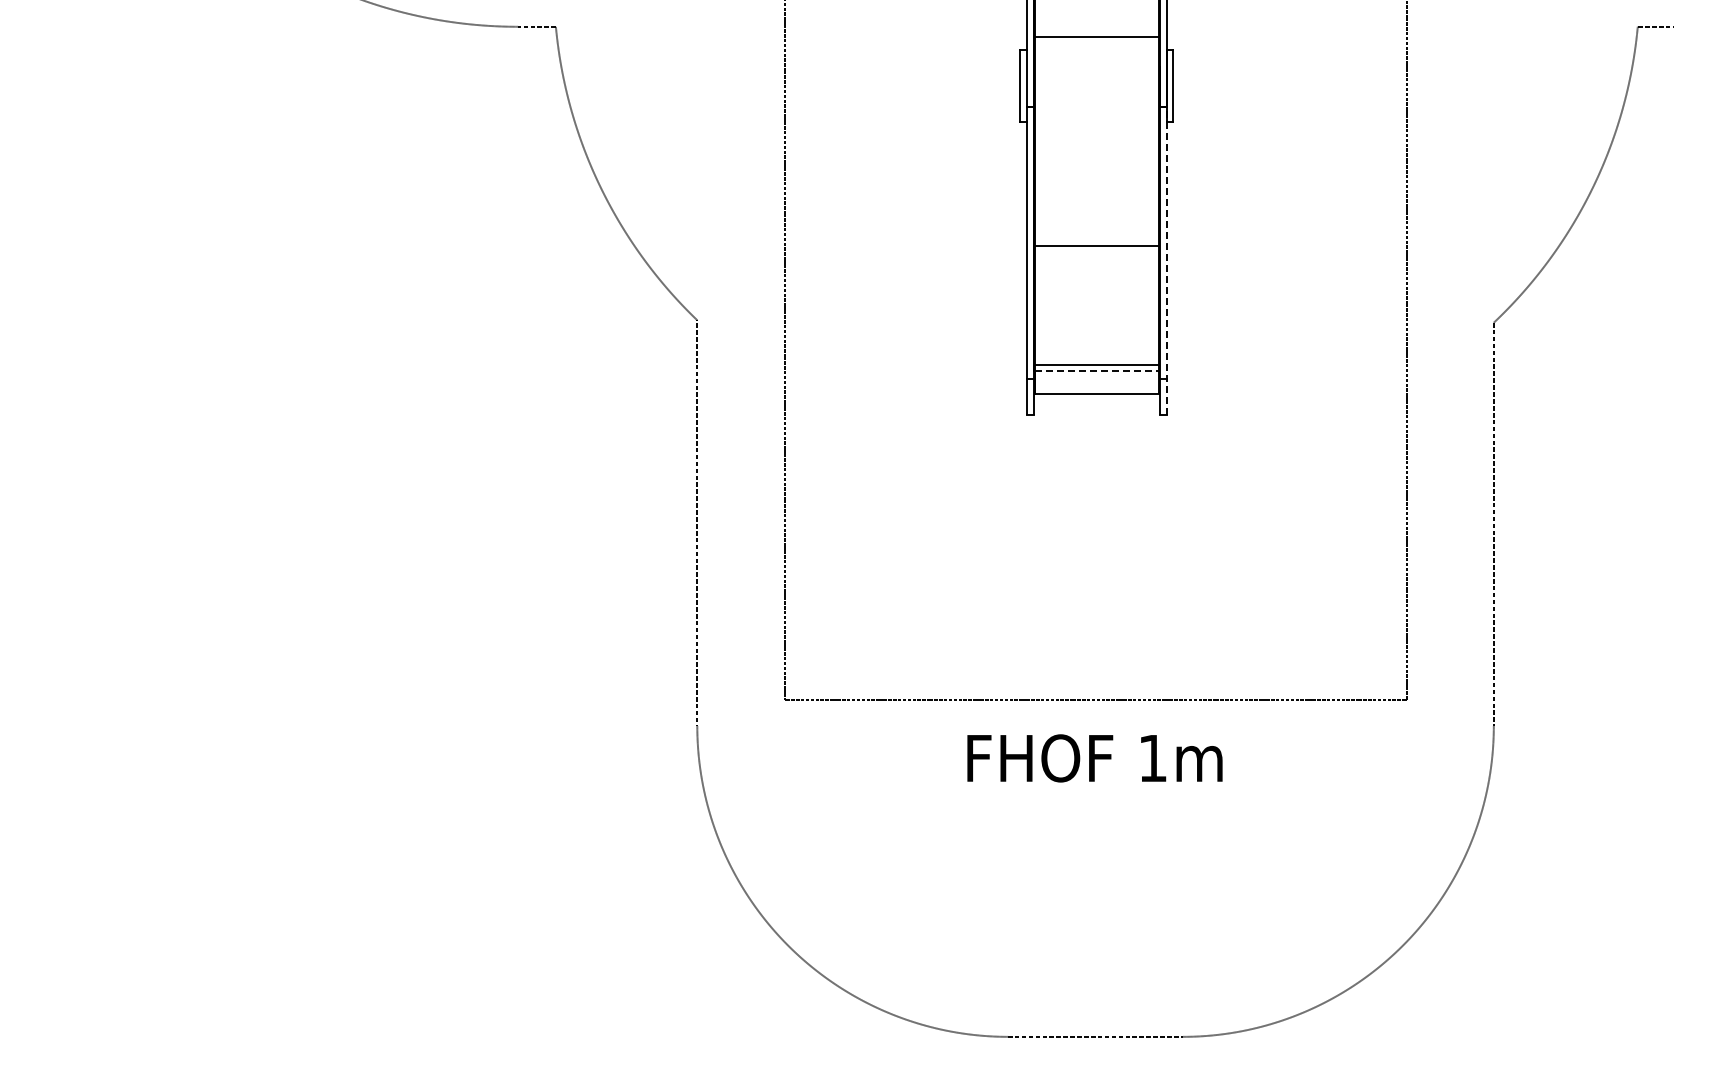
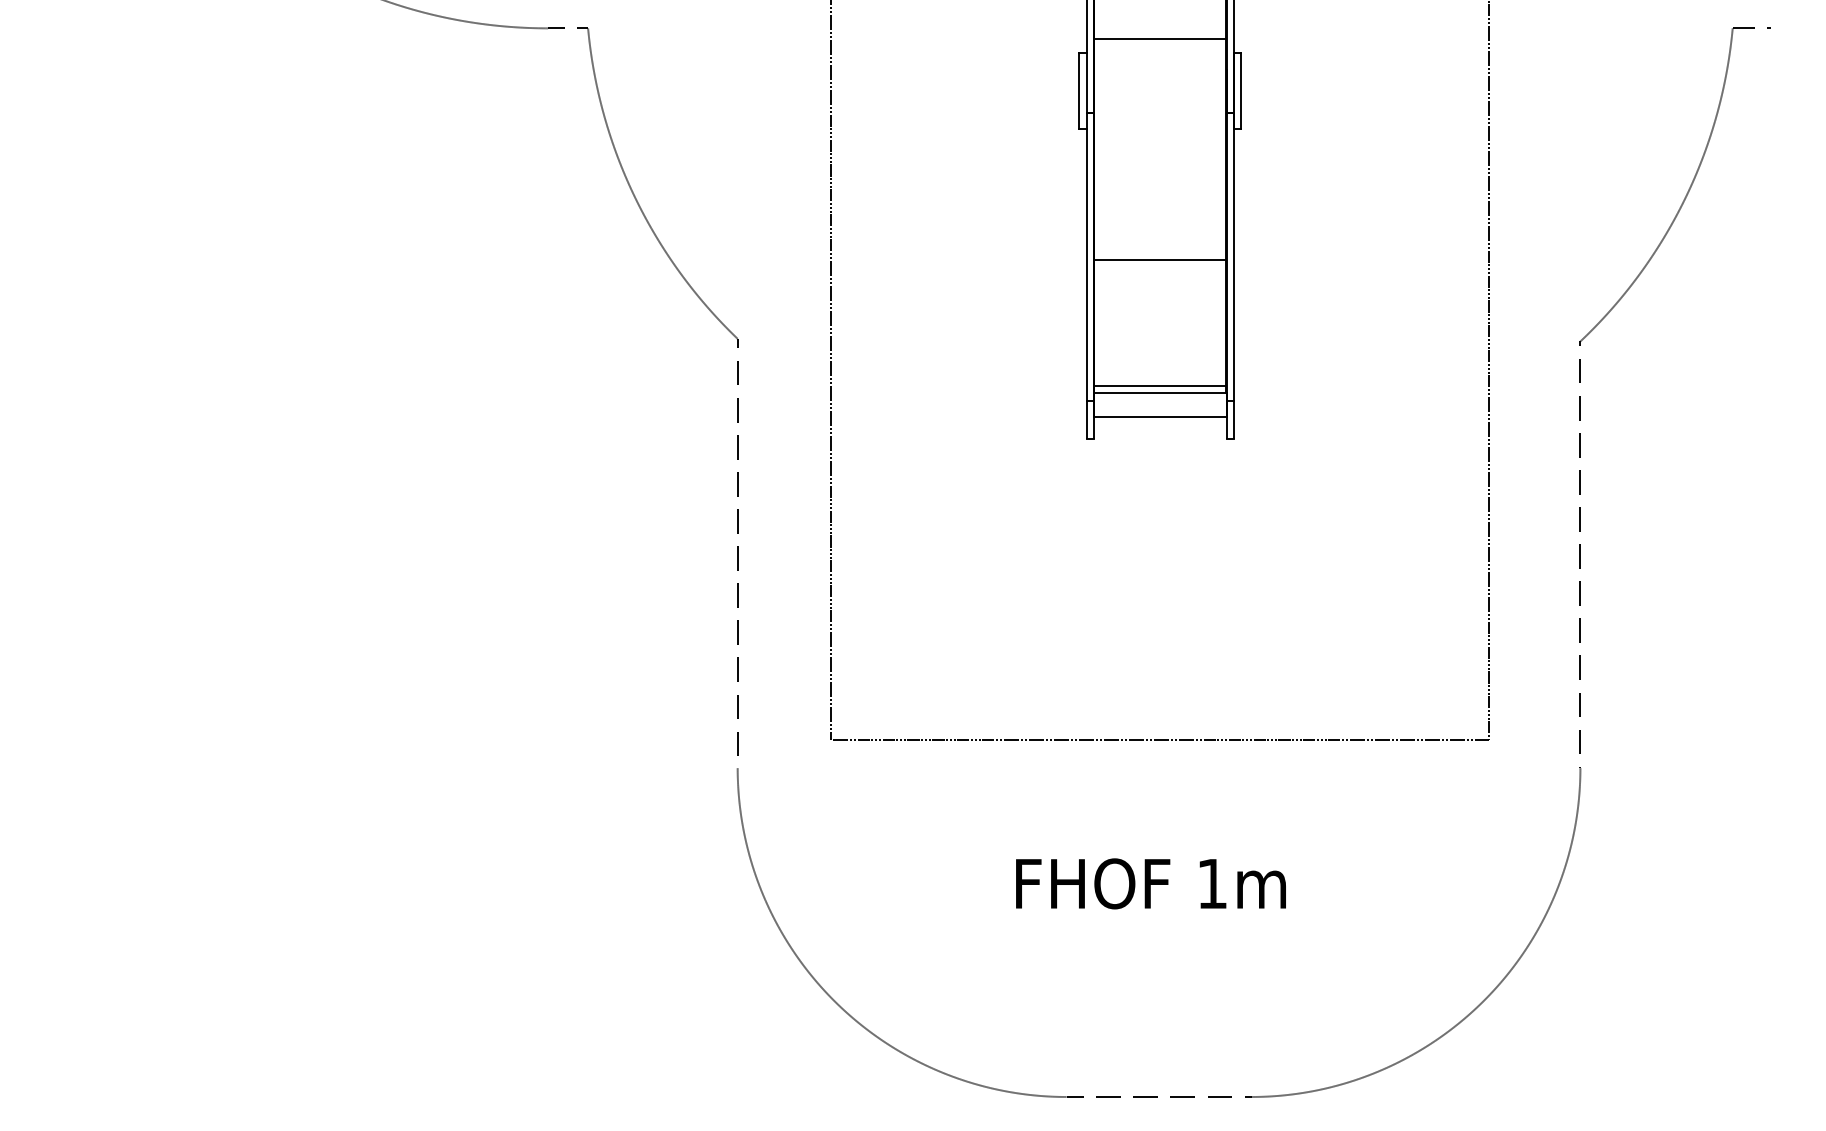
line: (1166, 257) -> (1234, 272), dashed -> solid
line: (1097, 371) -> (1161, 393), dashed -> solid
text: (1094, 758) -> (1150, 883), moved

